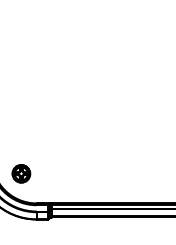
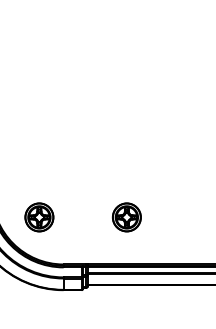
part: (76, 173) -> (127, 216), added

